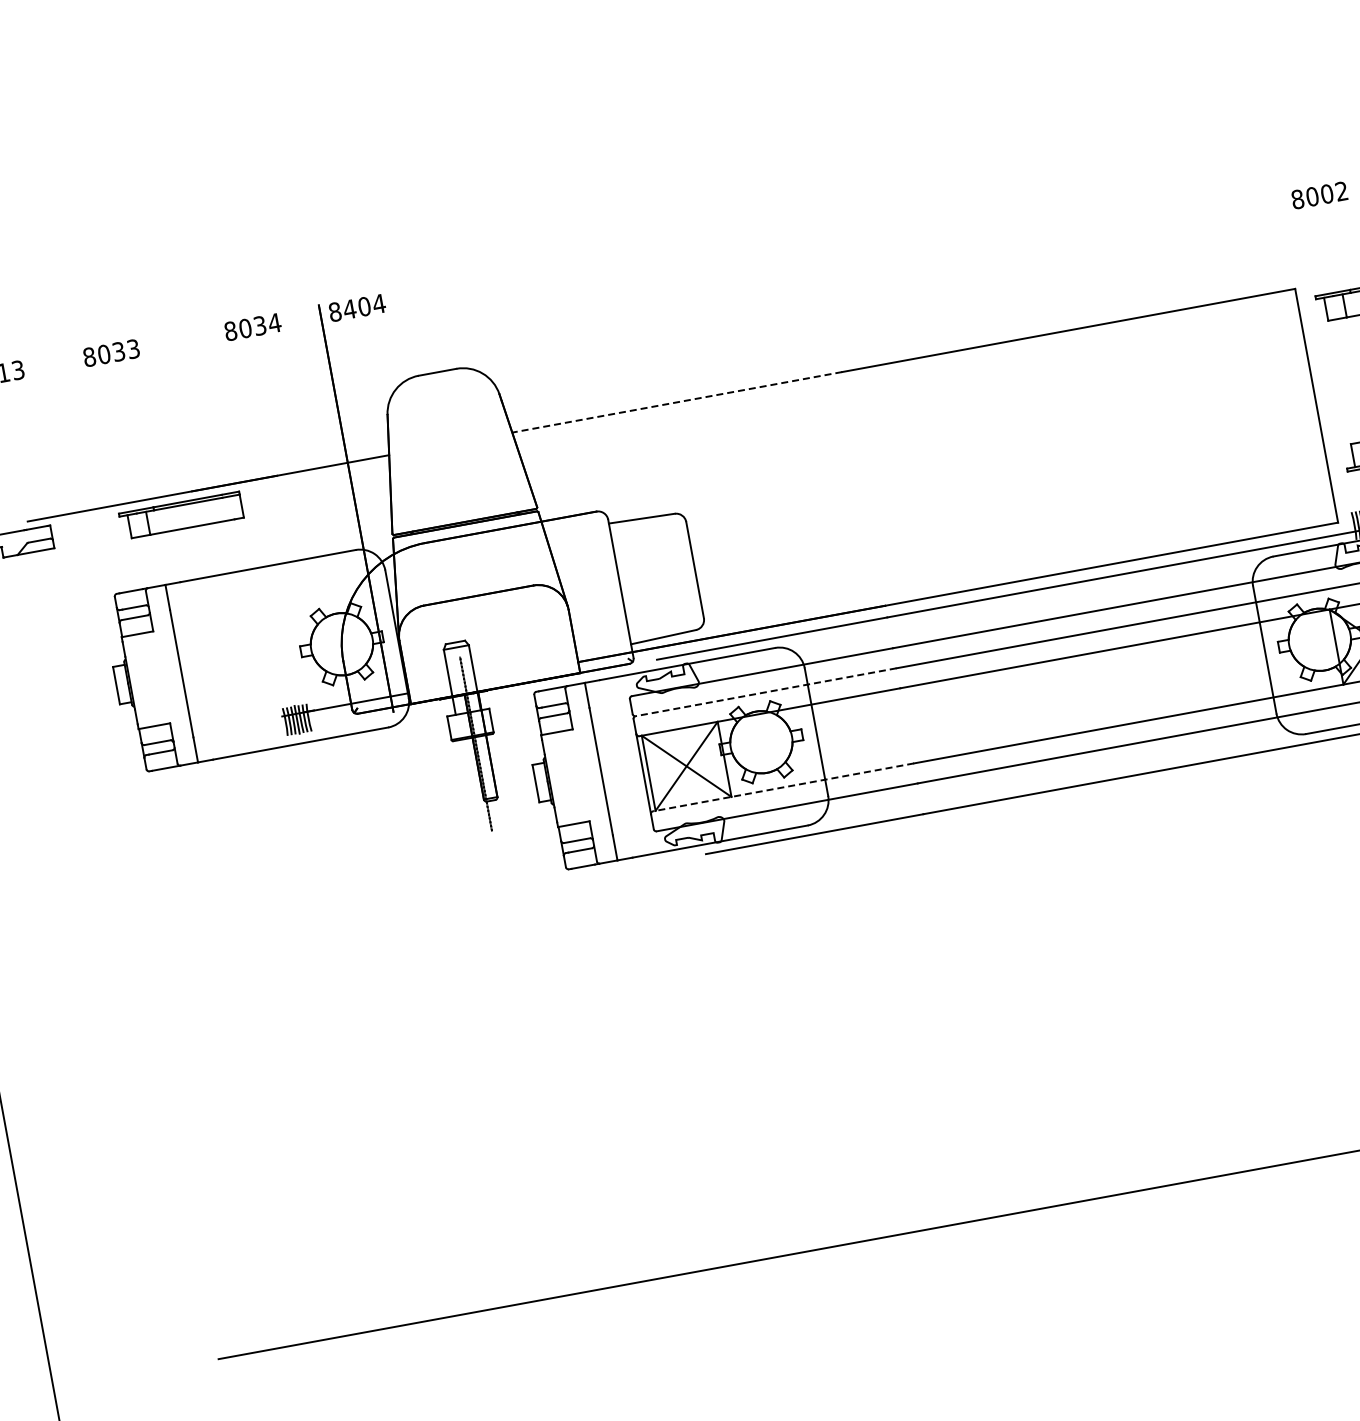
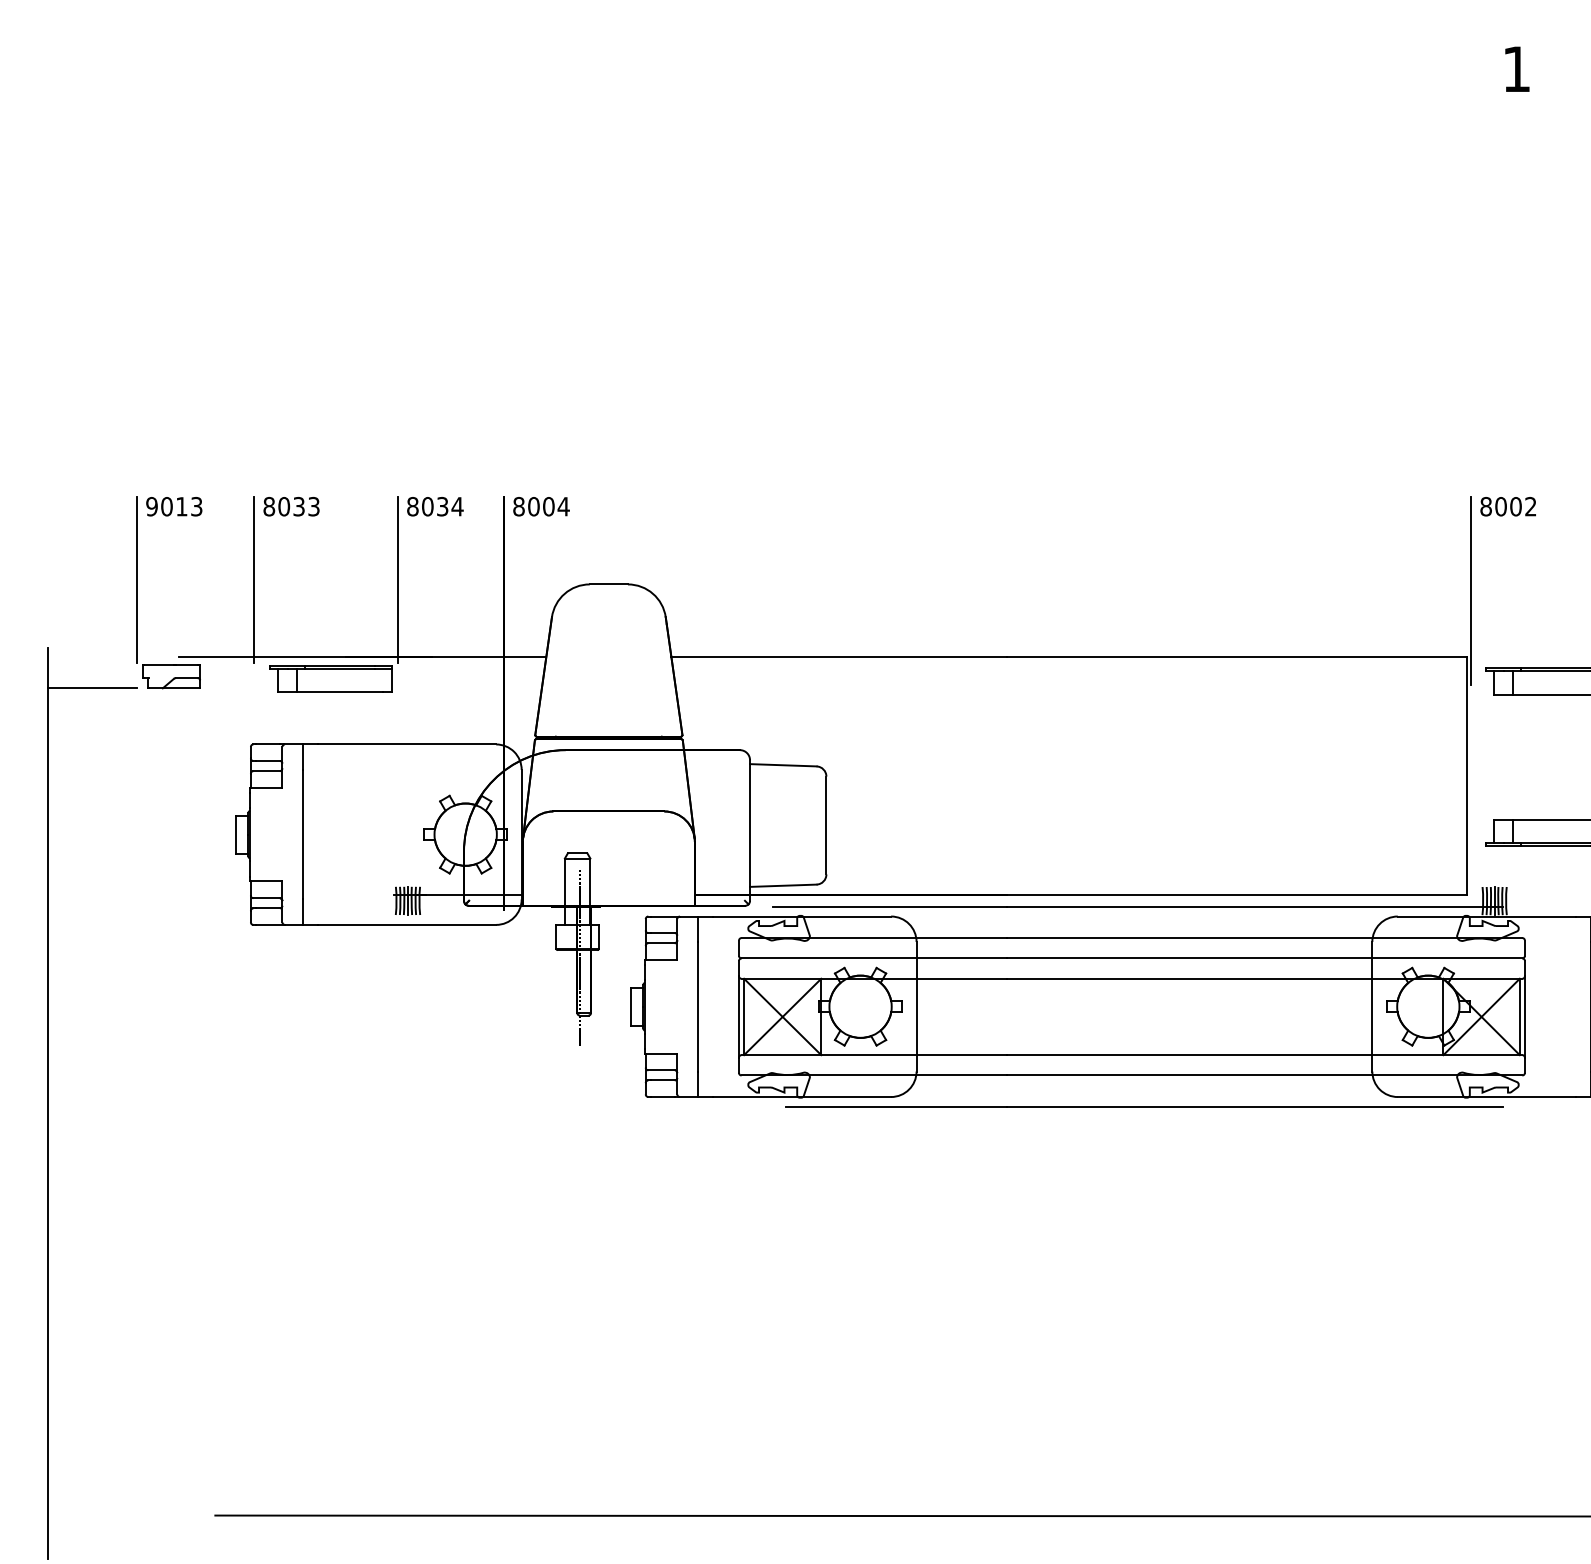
text: (1318, 195) -> (1507, 506), moved
line: (1287, 222) -> (1471, 590), added
text: (349, 309) -> (533, 506), 8404 -> 8004
line: (677, 402) -> (839, 657), dashed -> solid
line: (229, 406) -> (398, 580), added
line: (88, 432) -> (254, 580), added
line: (766, 692) -> (874, 958), dashed -> solid
line: (783, 787) -> (874, 1055), dashed -> solid

